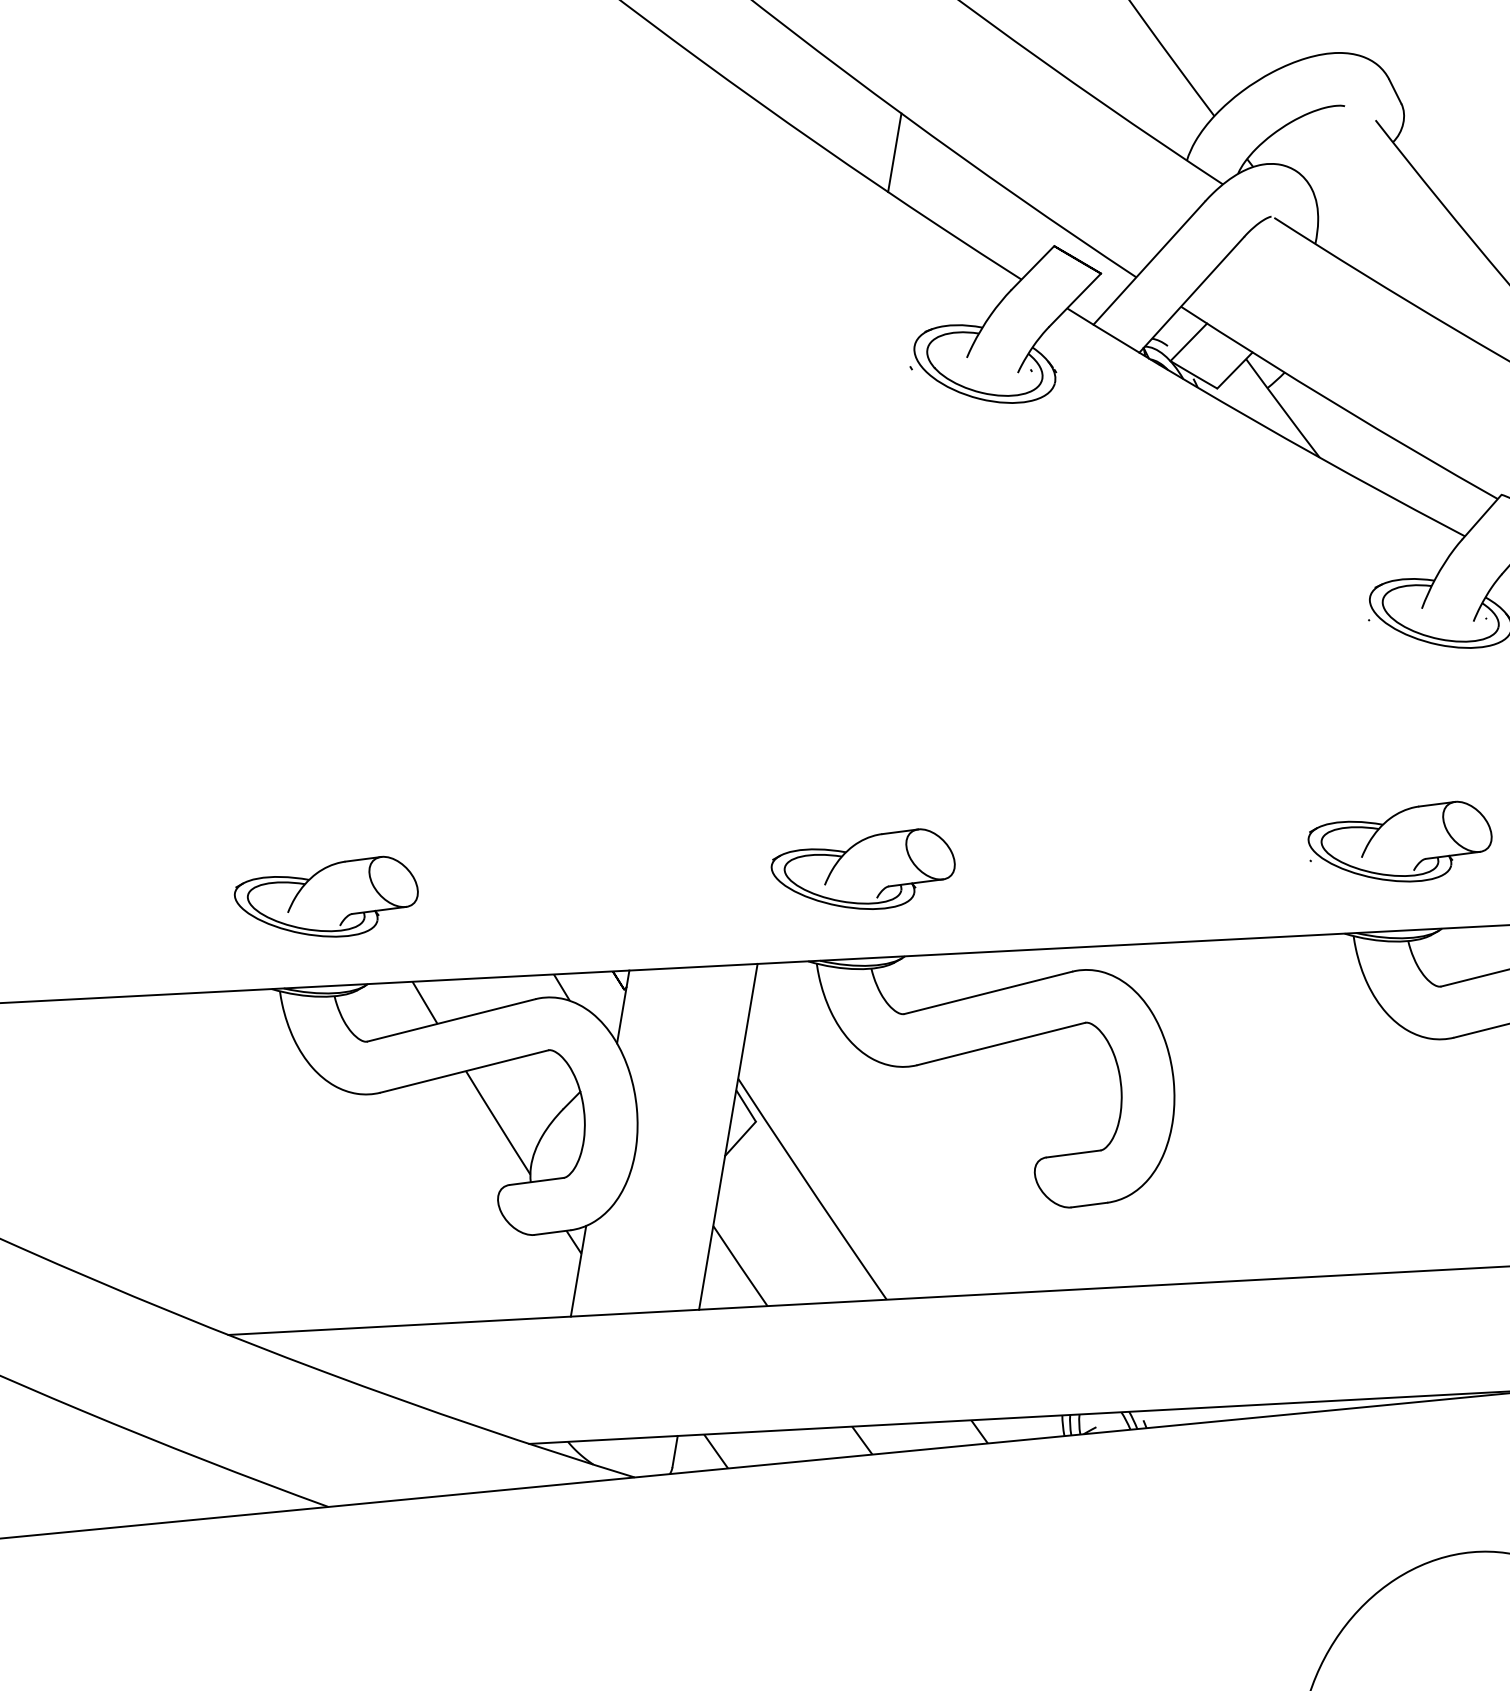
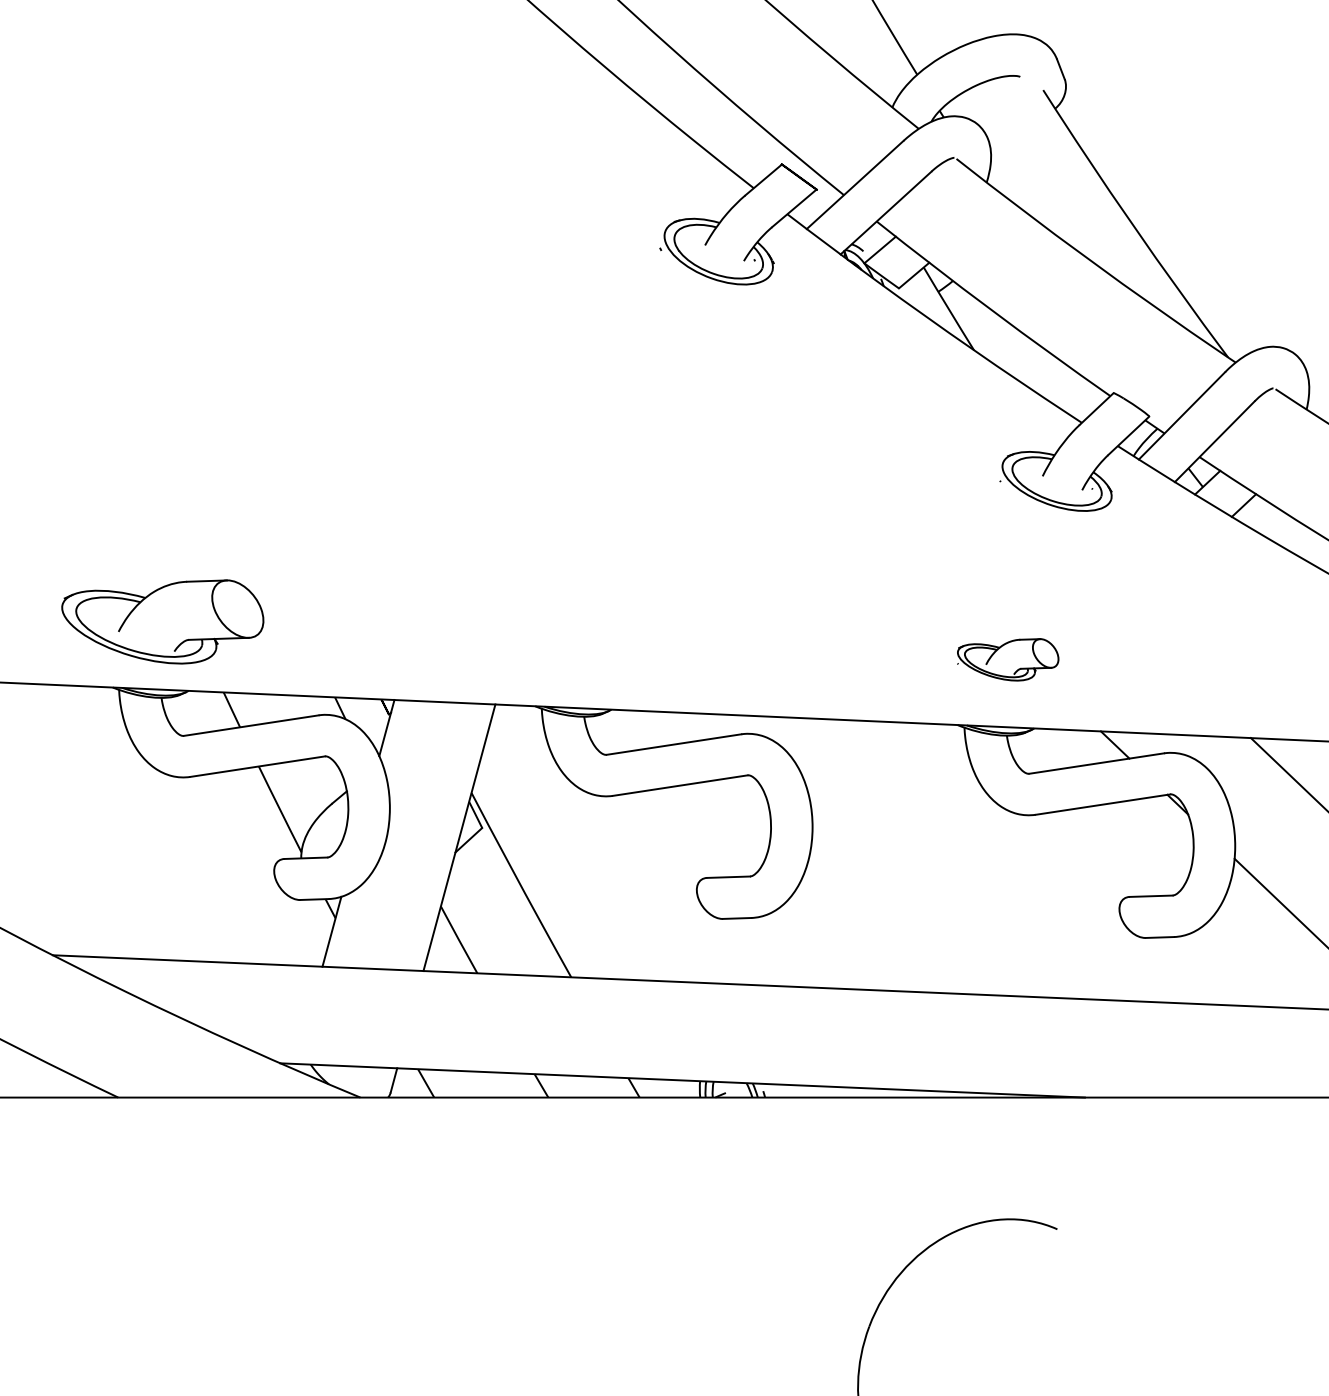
line: (894, 153) -> (663, 79), removed
part: (1399, 844) -> (1007, 659), size x0.7
part: (863, 872) -> (585, 640), removed
part: (326, 899) -> (162, 621), size x1.4

